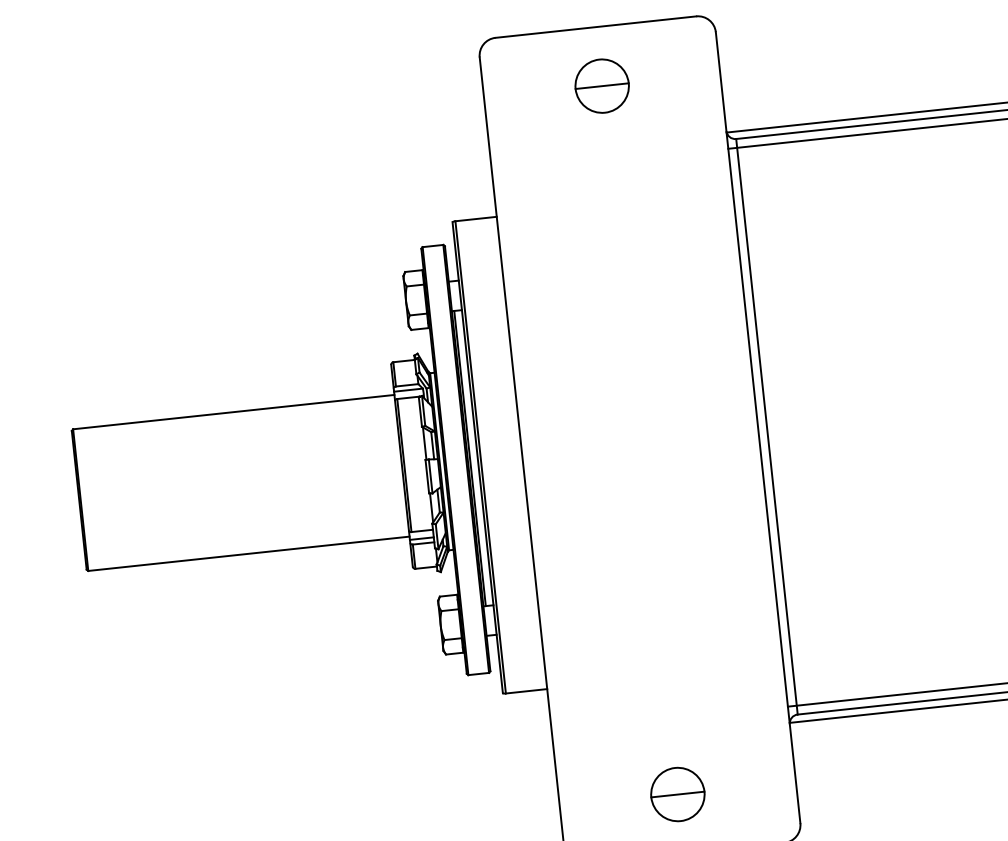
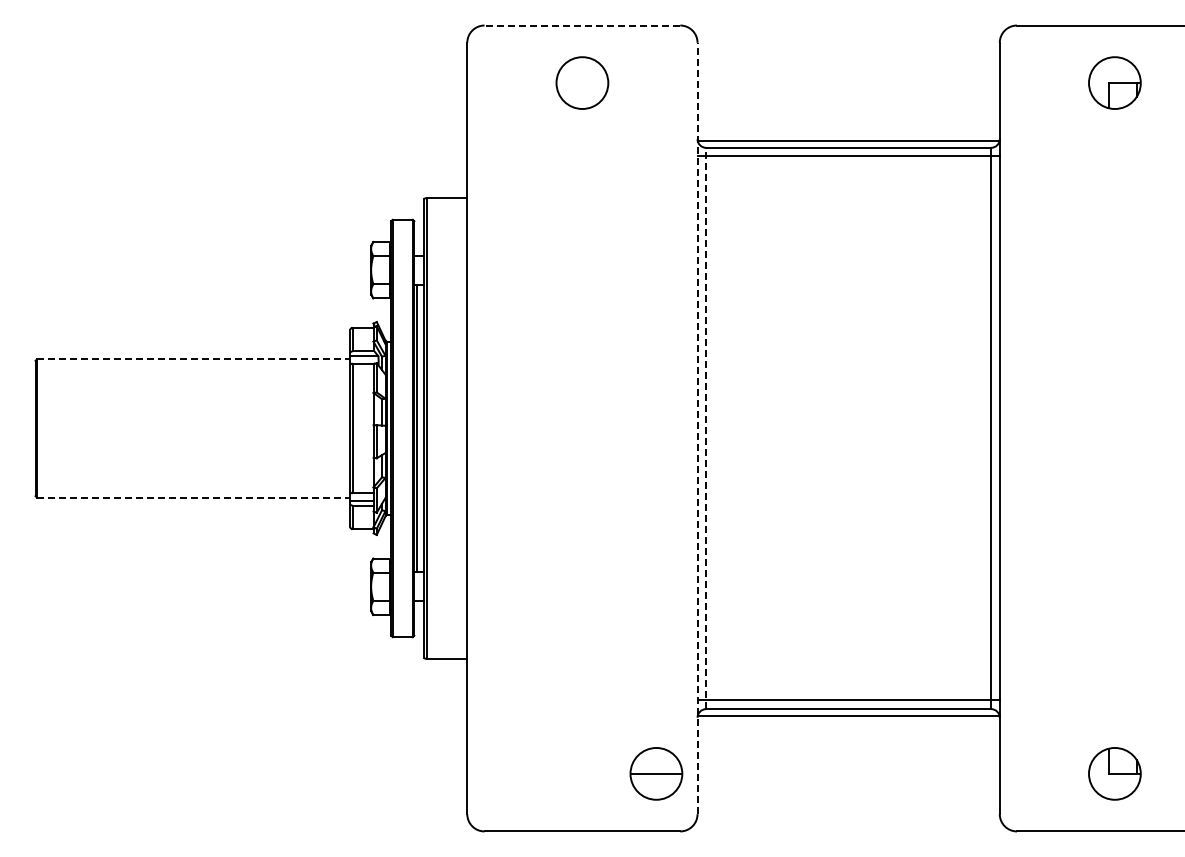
line: (595, 27) -> (582, 25), solid -> dashed
line: (602, 86) -> (582, 83), removed
line: (233, 412) -> (193, 359), solid -> dashed
line: (767, 426) -> (706, 428), solid -> dashed
line: (758, 427) -> (697, 428), solid -> dashed
line: (248, 553) -> (193, 497), solid -> dashed
part: (677, 794) -> (656, 773), moved

